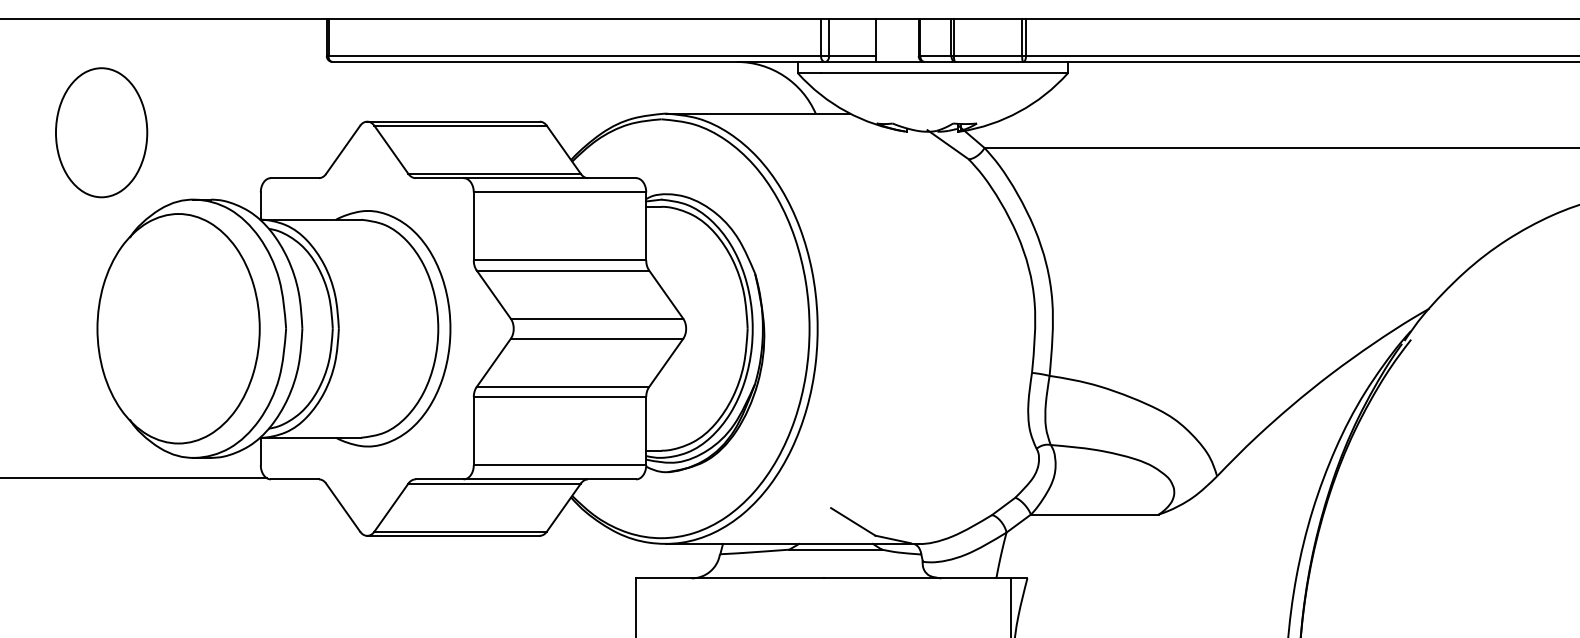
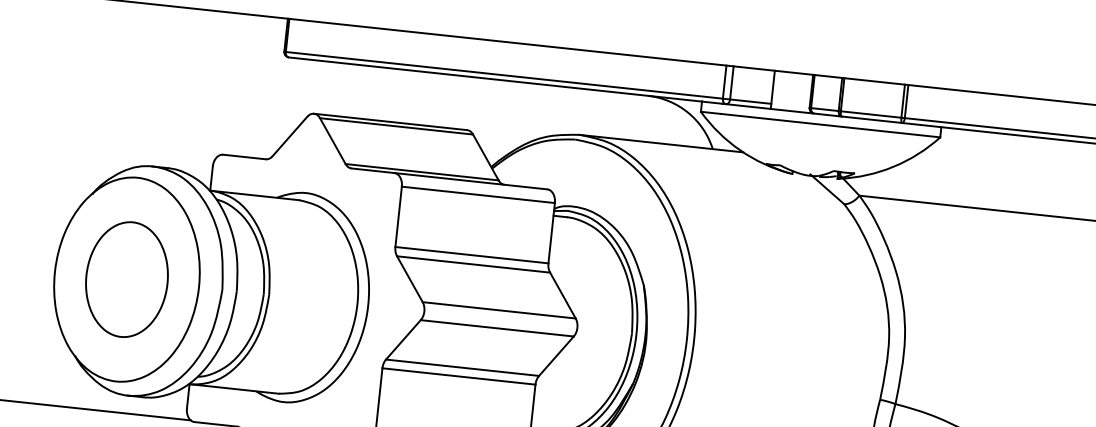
part: (101, 132) -> (126, 279), moved

